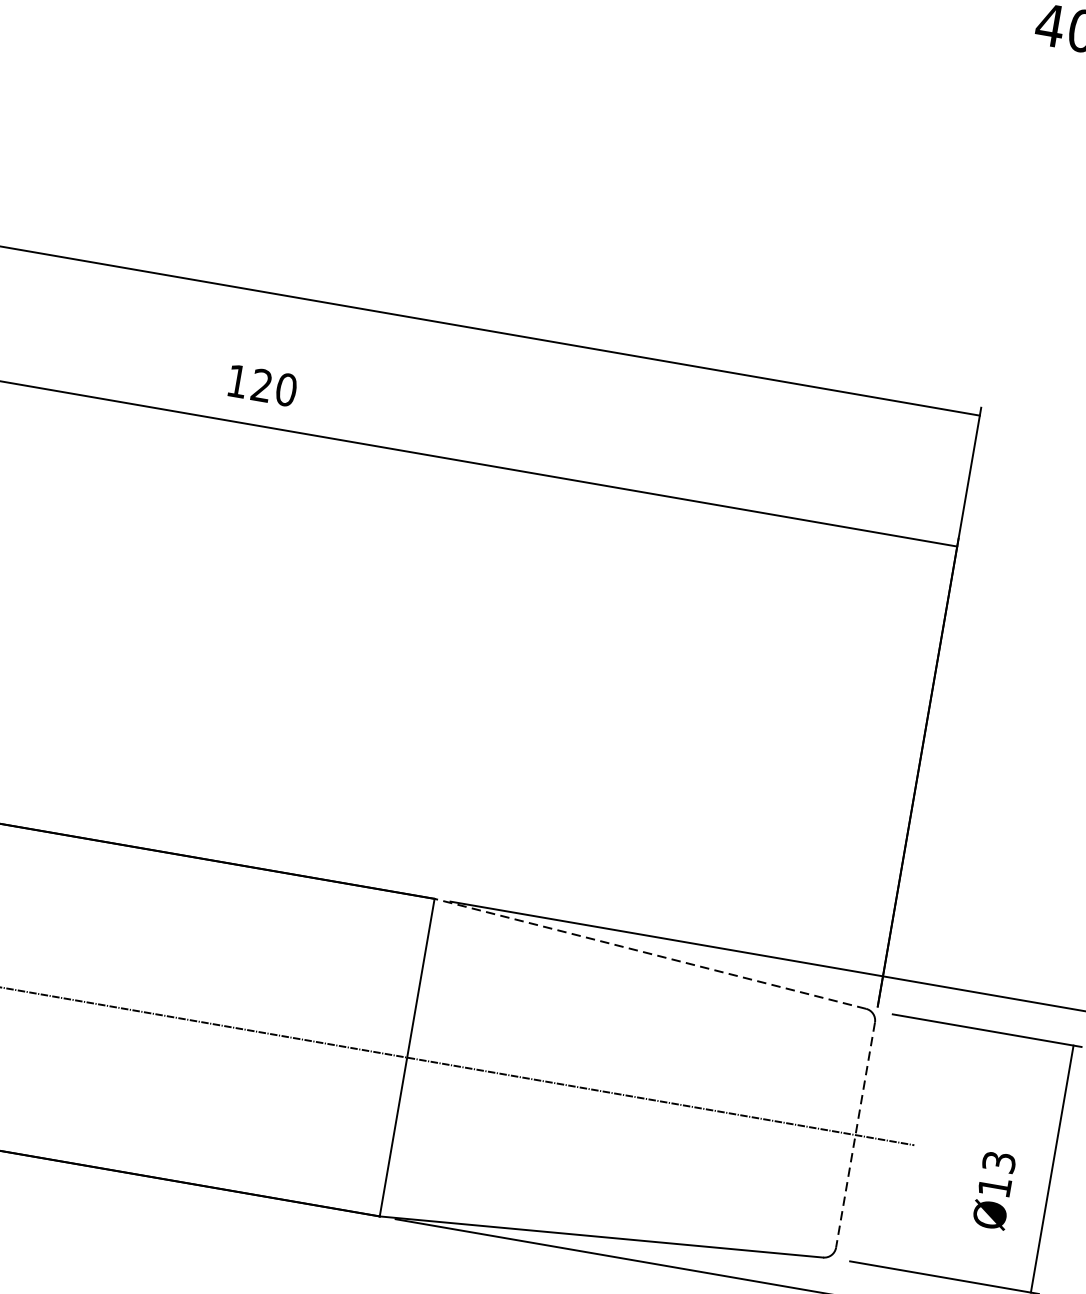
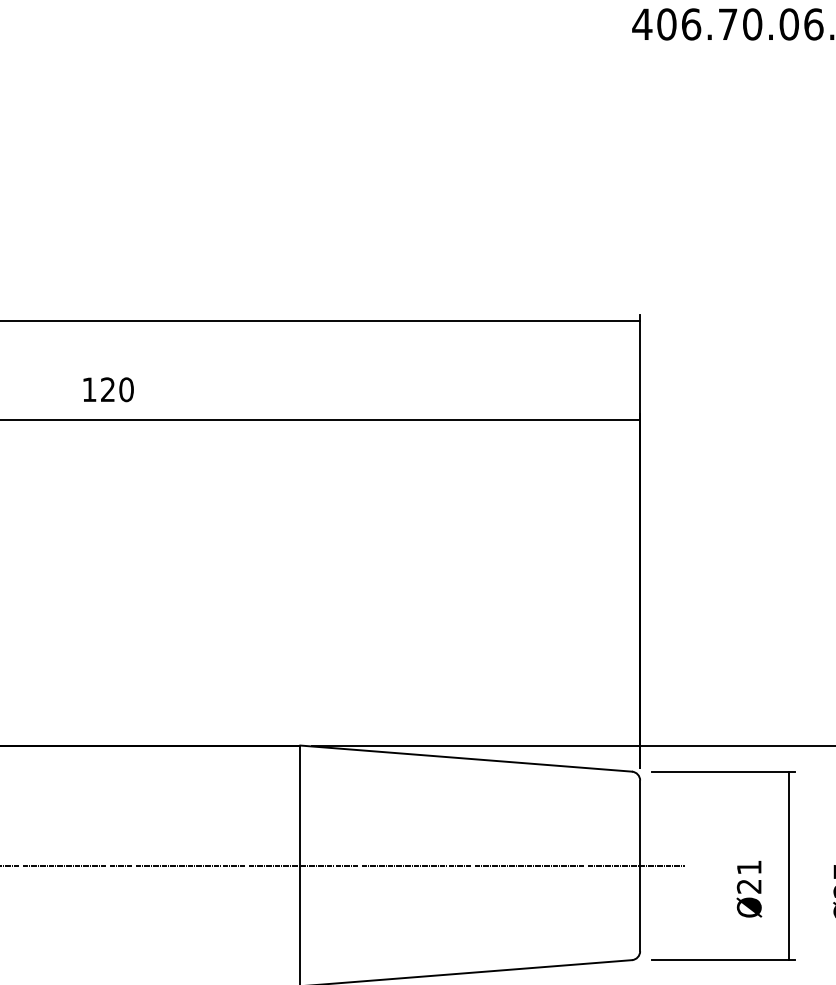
line: (649, 953) -> (465, 758), dashed -> solid
line: (855, 1135) -> (640, 866), dashed -> solid
text: (996, 1173) -> (748, 876), Ø13 -> Ø21

